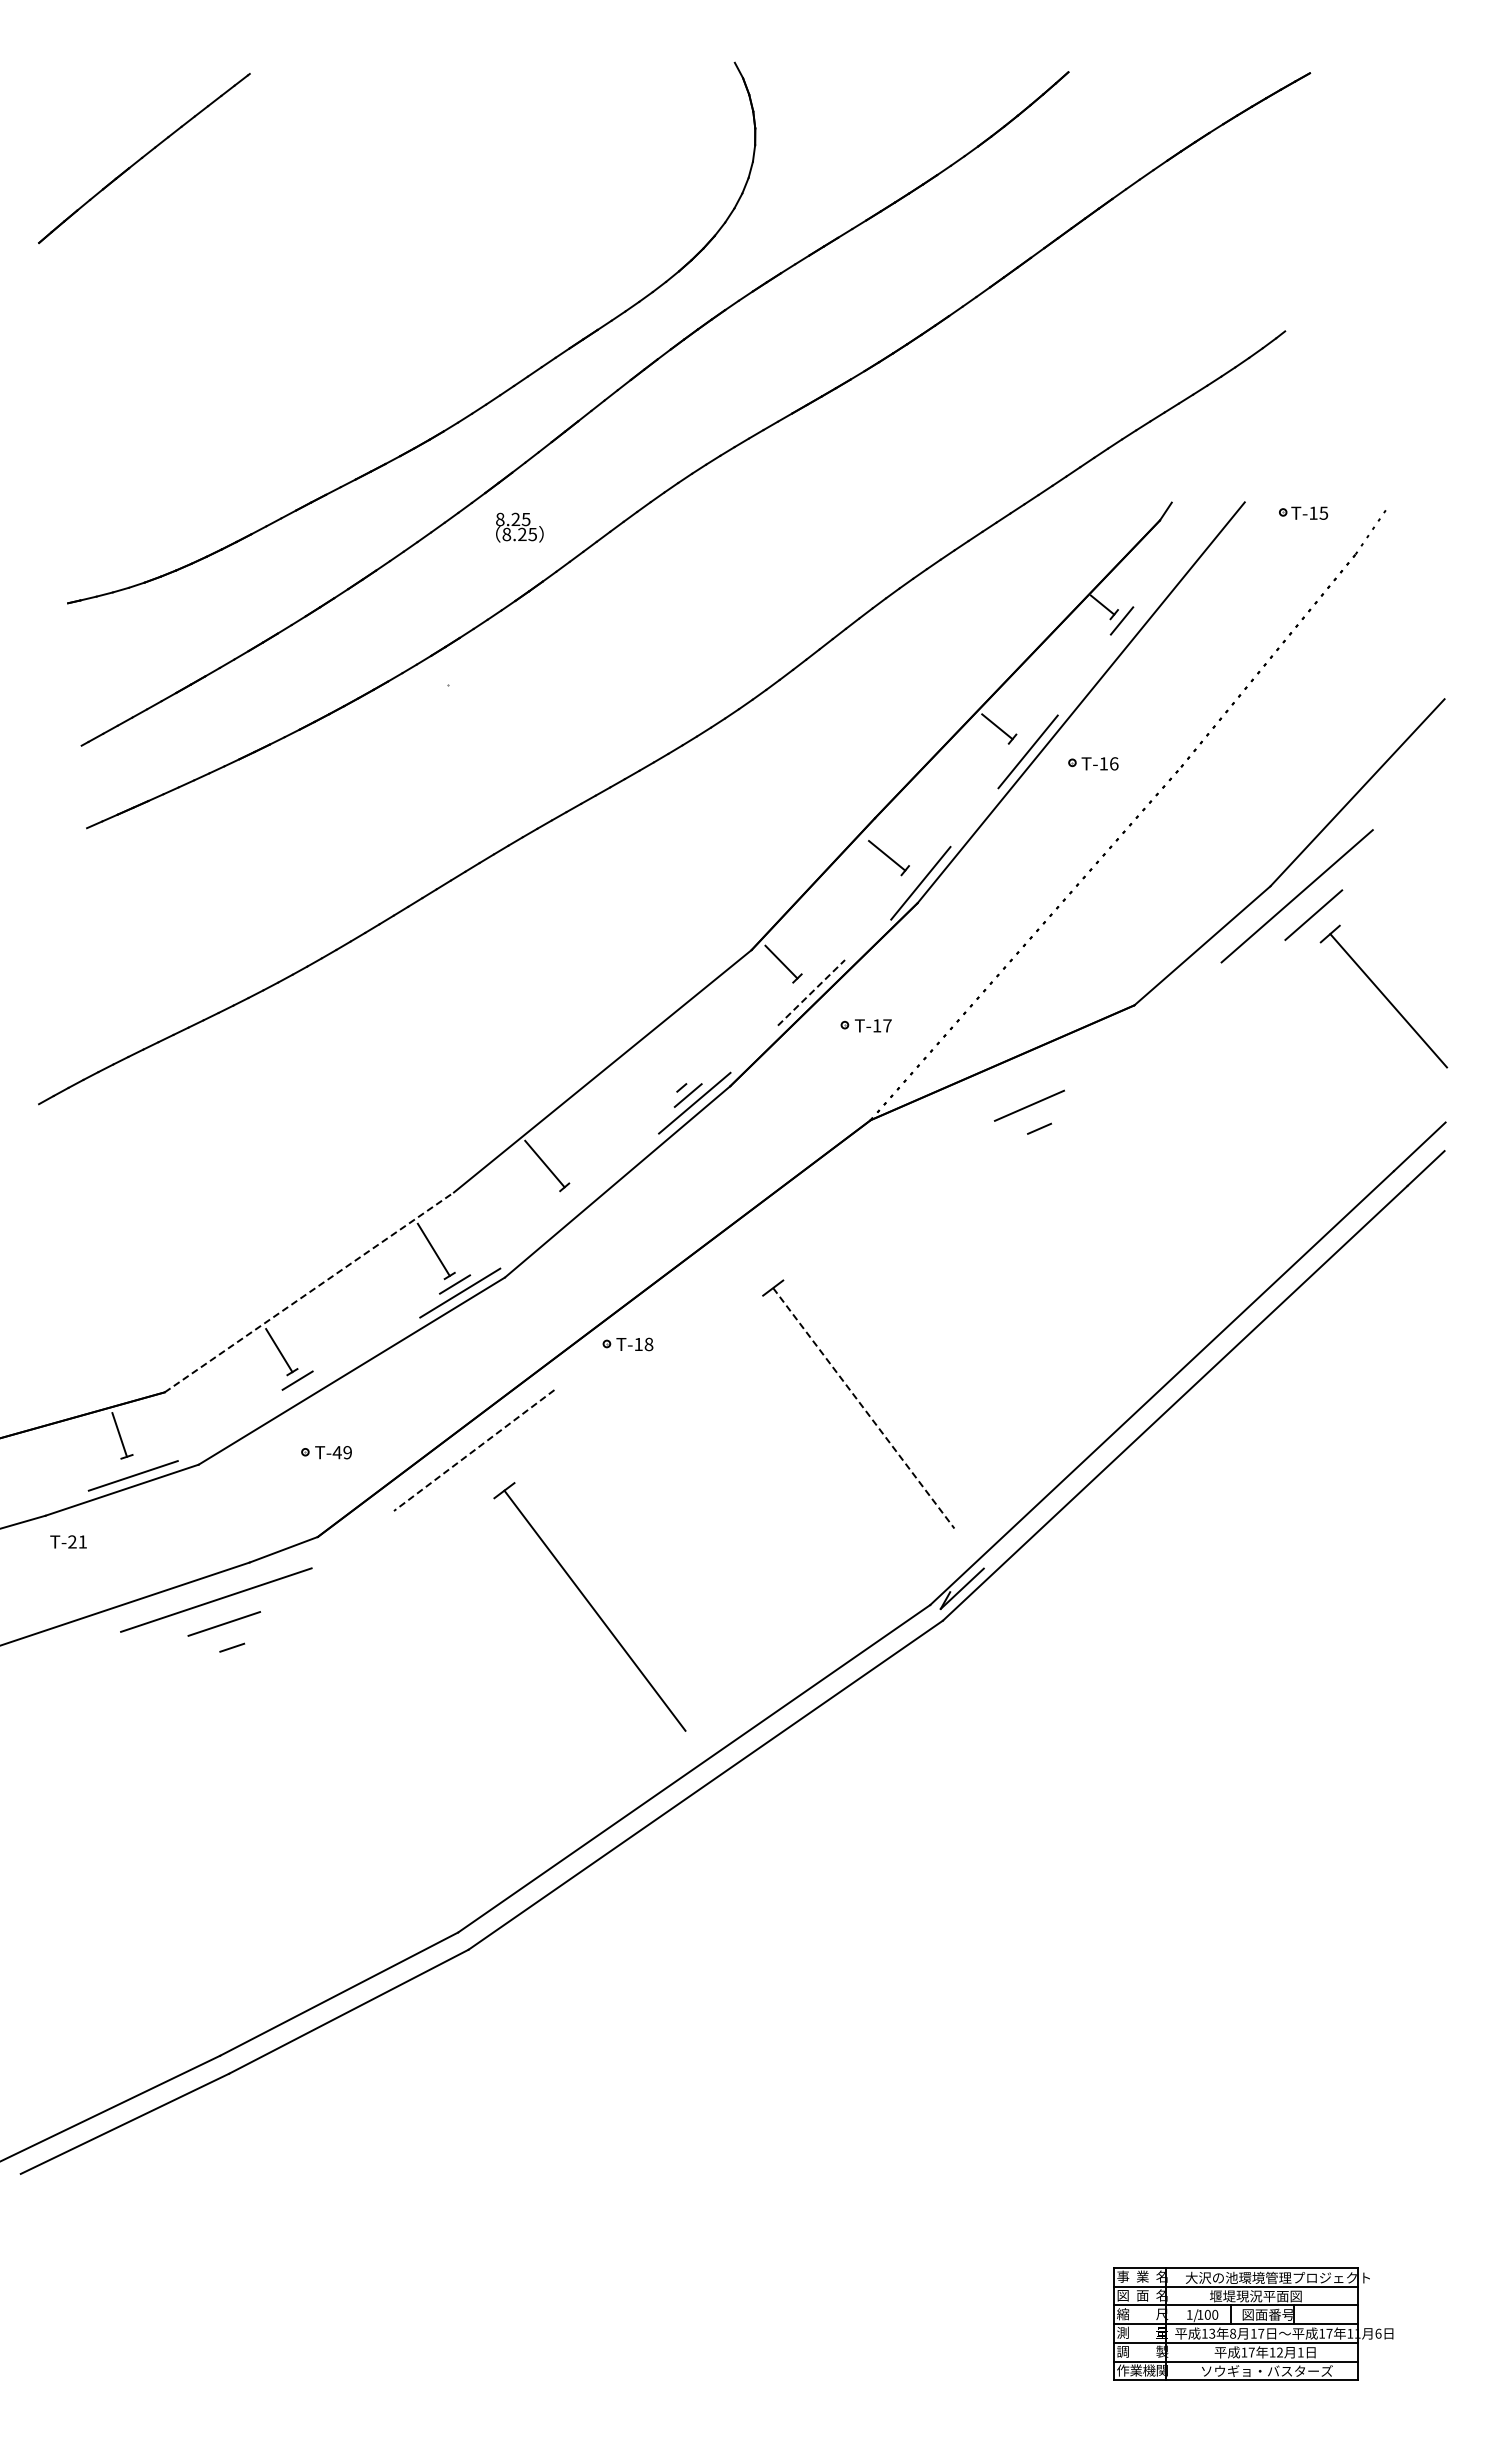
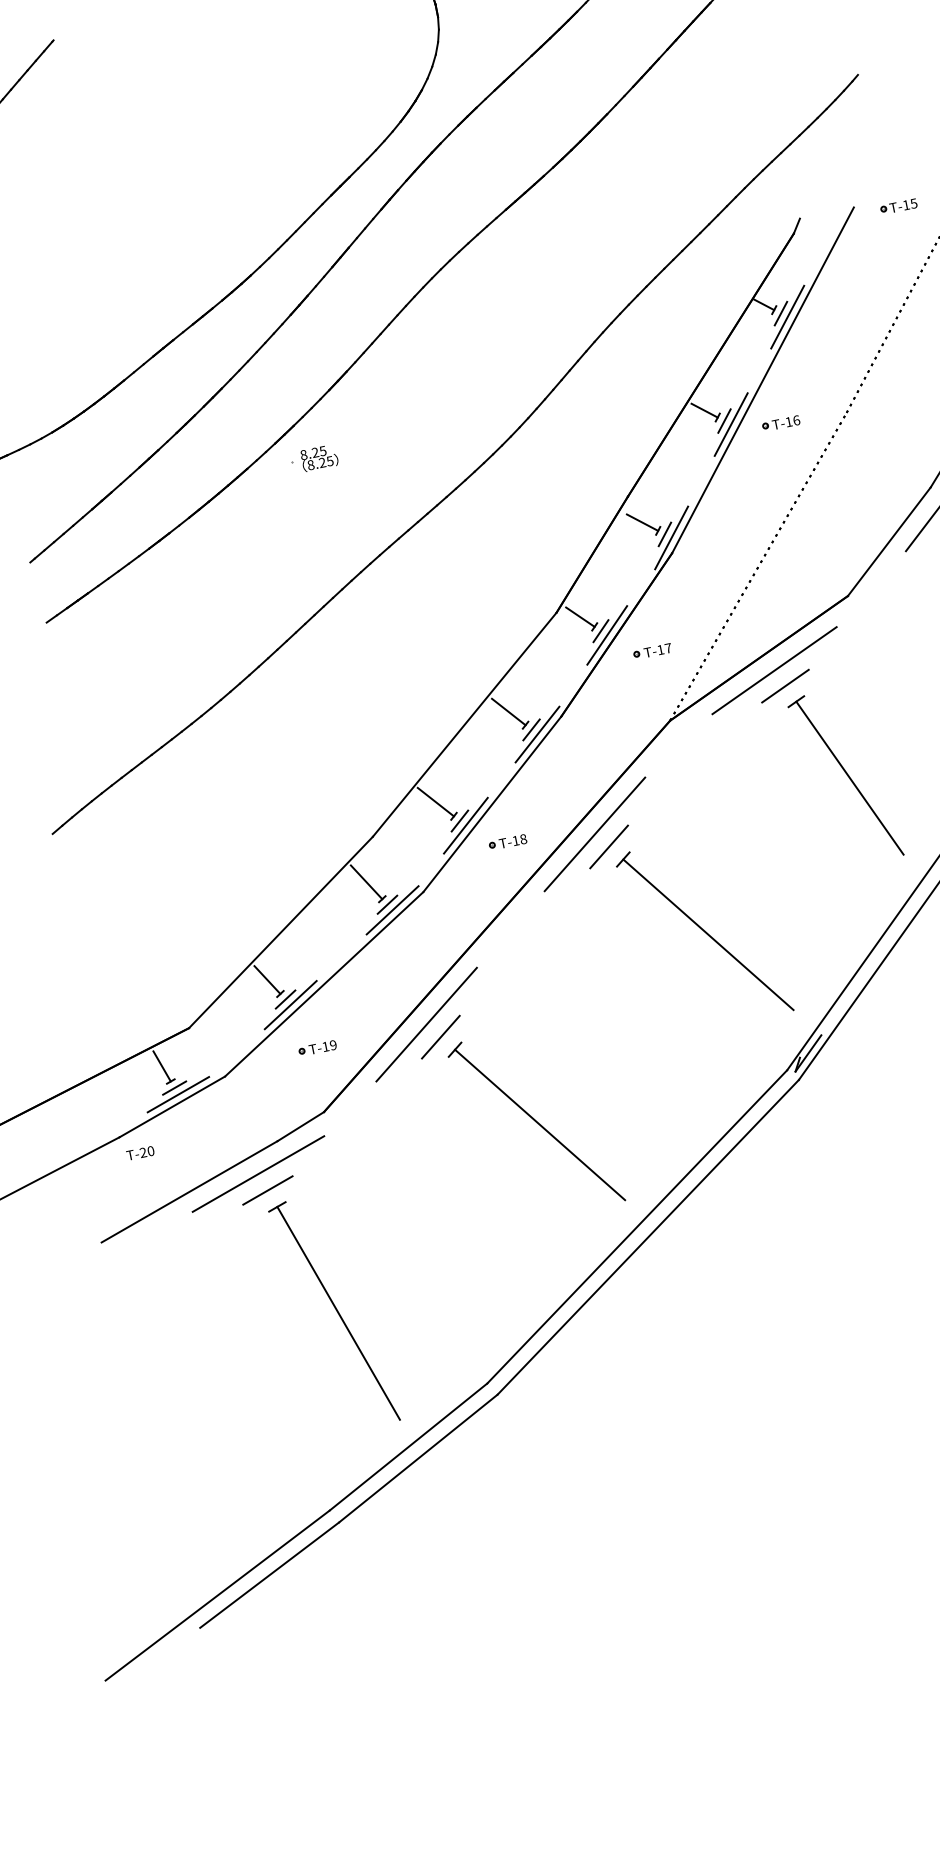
text: (519, 527) -> (319, 458), moved
line: (1129, 626) -> (787, 316), added
line: (1020, 745) -> (724, 421), added
line: (912, 876) -> (664, 534), added
line: (804, 985) -> (600, 631), added
line: (811, 992) -> (607, 635), dashed -> solid
line: (663, 1065) -> (508, 711), added
line: (1019, 1082) -> (774, 670), added
line: (570, 1194) -> (459, 820), added
line: (577, 1202) -> (465, 825), added
line: (1088, 1241) -> (849, 777), added
line: (742, 1247) -> (594, 834), added
line: (757, 1267) -> (608, 846), added
line: (309, 1292) -> (281, 932), dashed -> solid
part: (627, 1344) -> (507, 842), moved
line: (302, 1388) -> (290, 1004), added
line: (863, 1408) -> (708, 934), dashed -> solid
line: (473, 1450) -> (426, 1024), dashed -> solid
text: (336, 1452) -> (325, 1046), T-49 -> T-19
line: (129, 1465) -> (173, 1087), added
line: (489, 1470) -> (440, 1037), added
text: (82, 1541) -> (150, 1150), T-21 -> T-20
line: (283, 1801) -> (338, 1312), added

